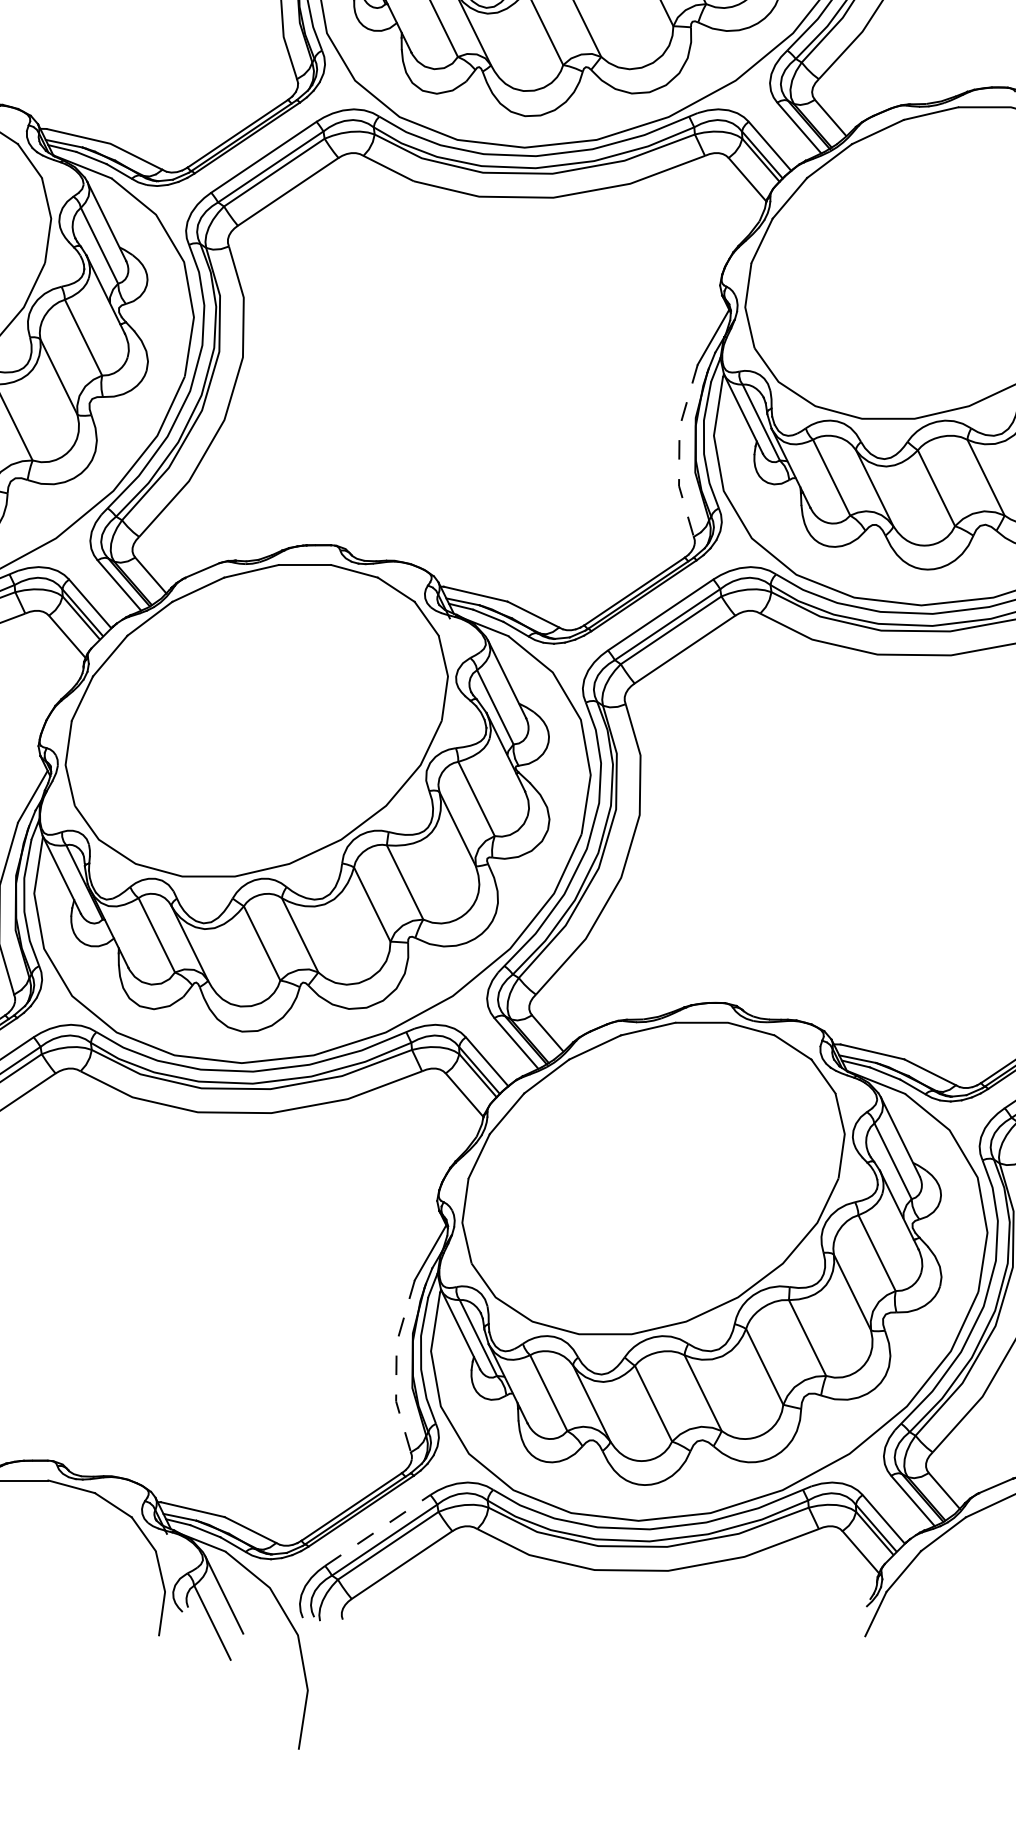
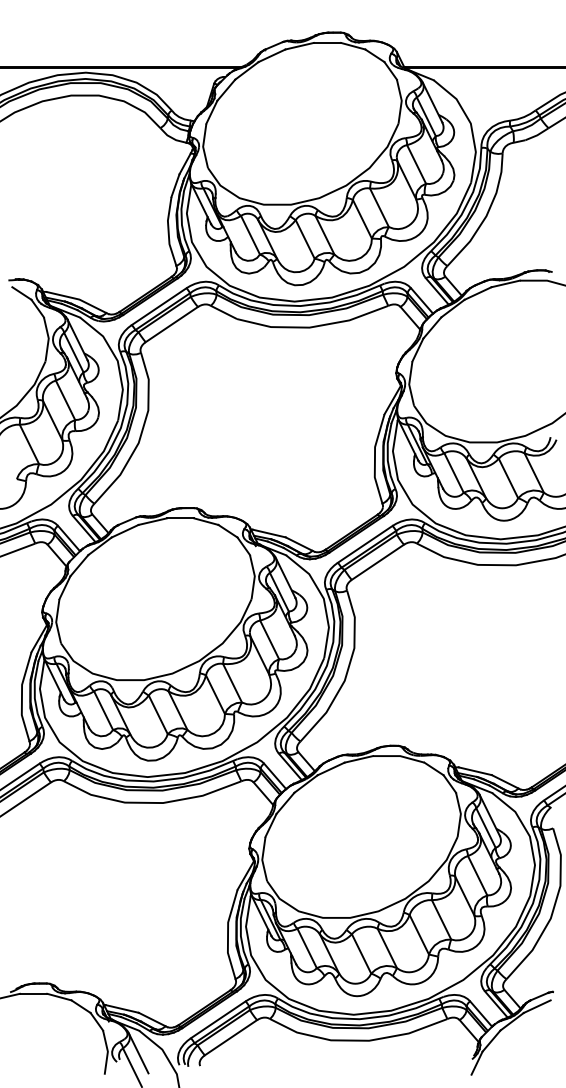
line: (678, 449) -> (374, 458), dashed -> solid
line: (397, 1366) -> (228, 934), dashed -> solid
line: (378, 1529) -> (218, 1019), dashed -> solid

